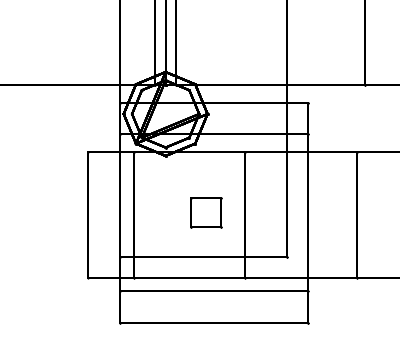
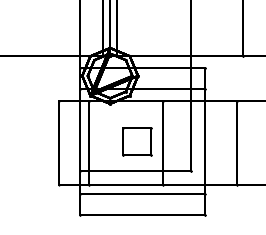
part: (206, 212) -> (137, 141), size x1.43

